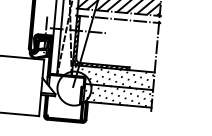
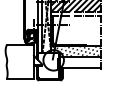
hatch: (118, 94) -> (80, 61), removed

